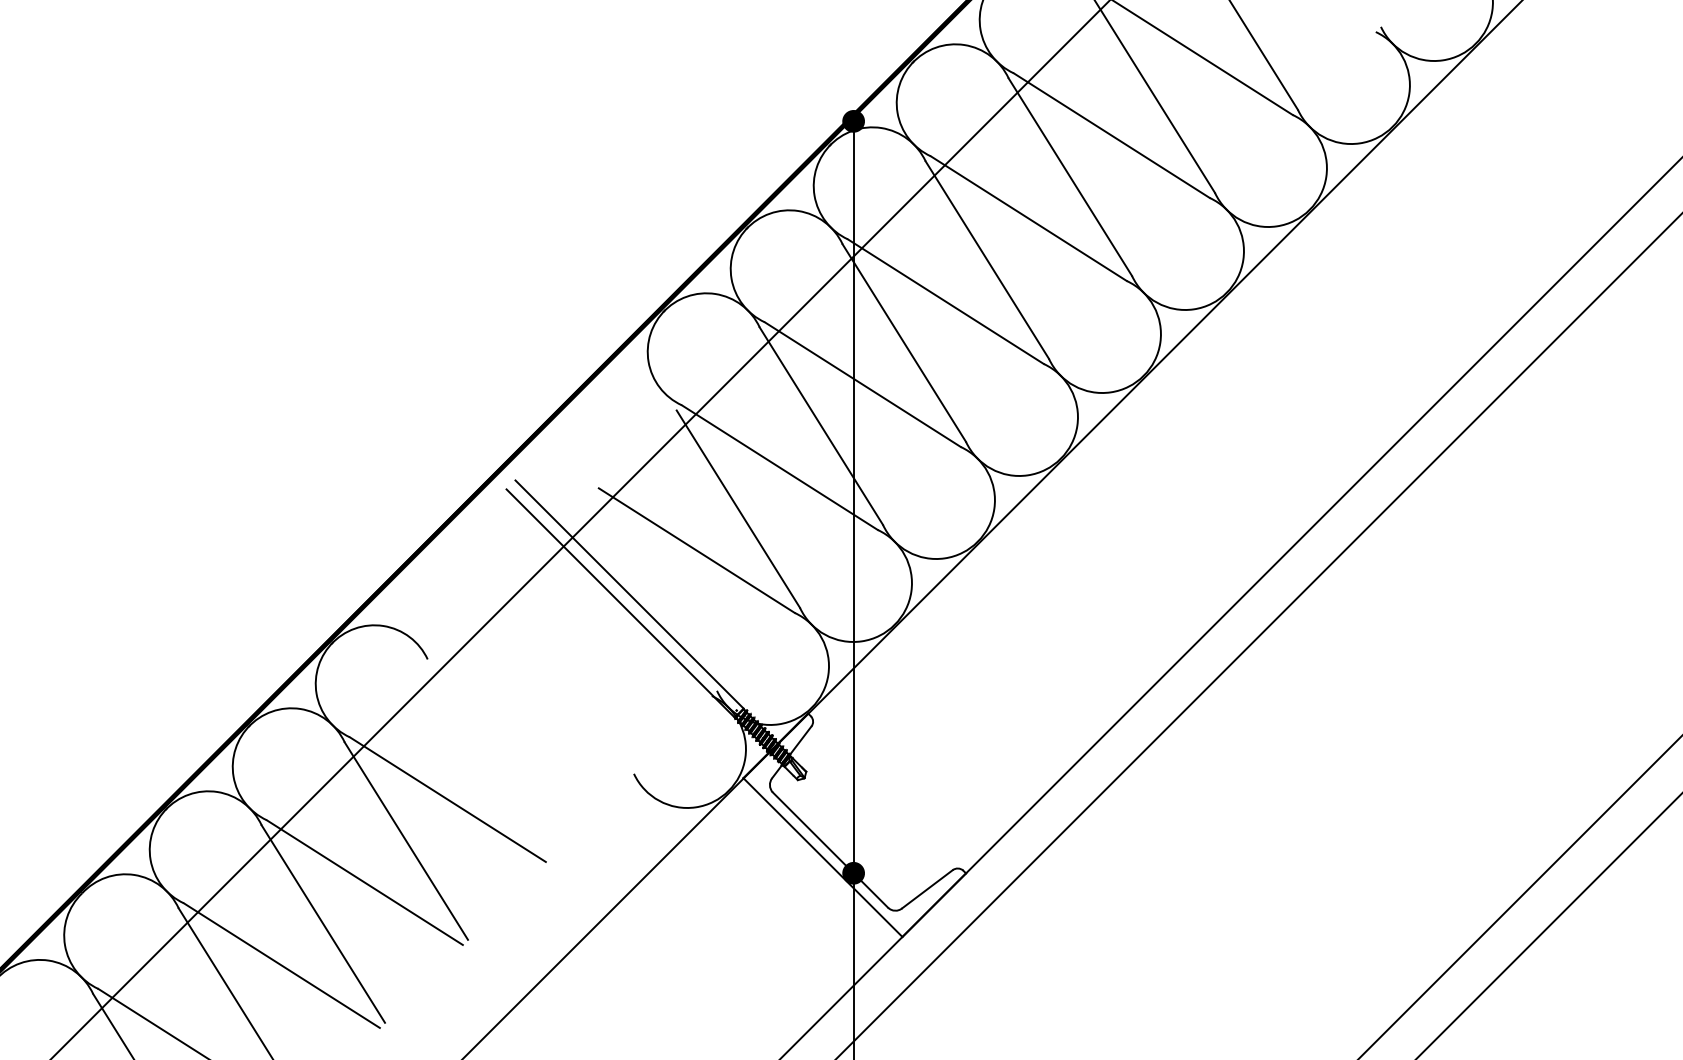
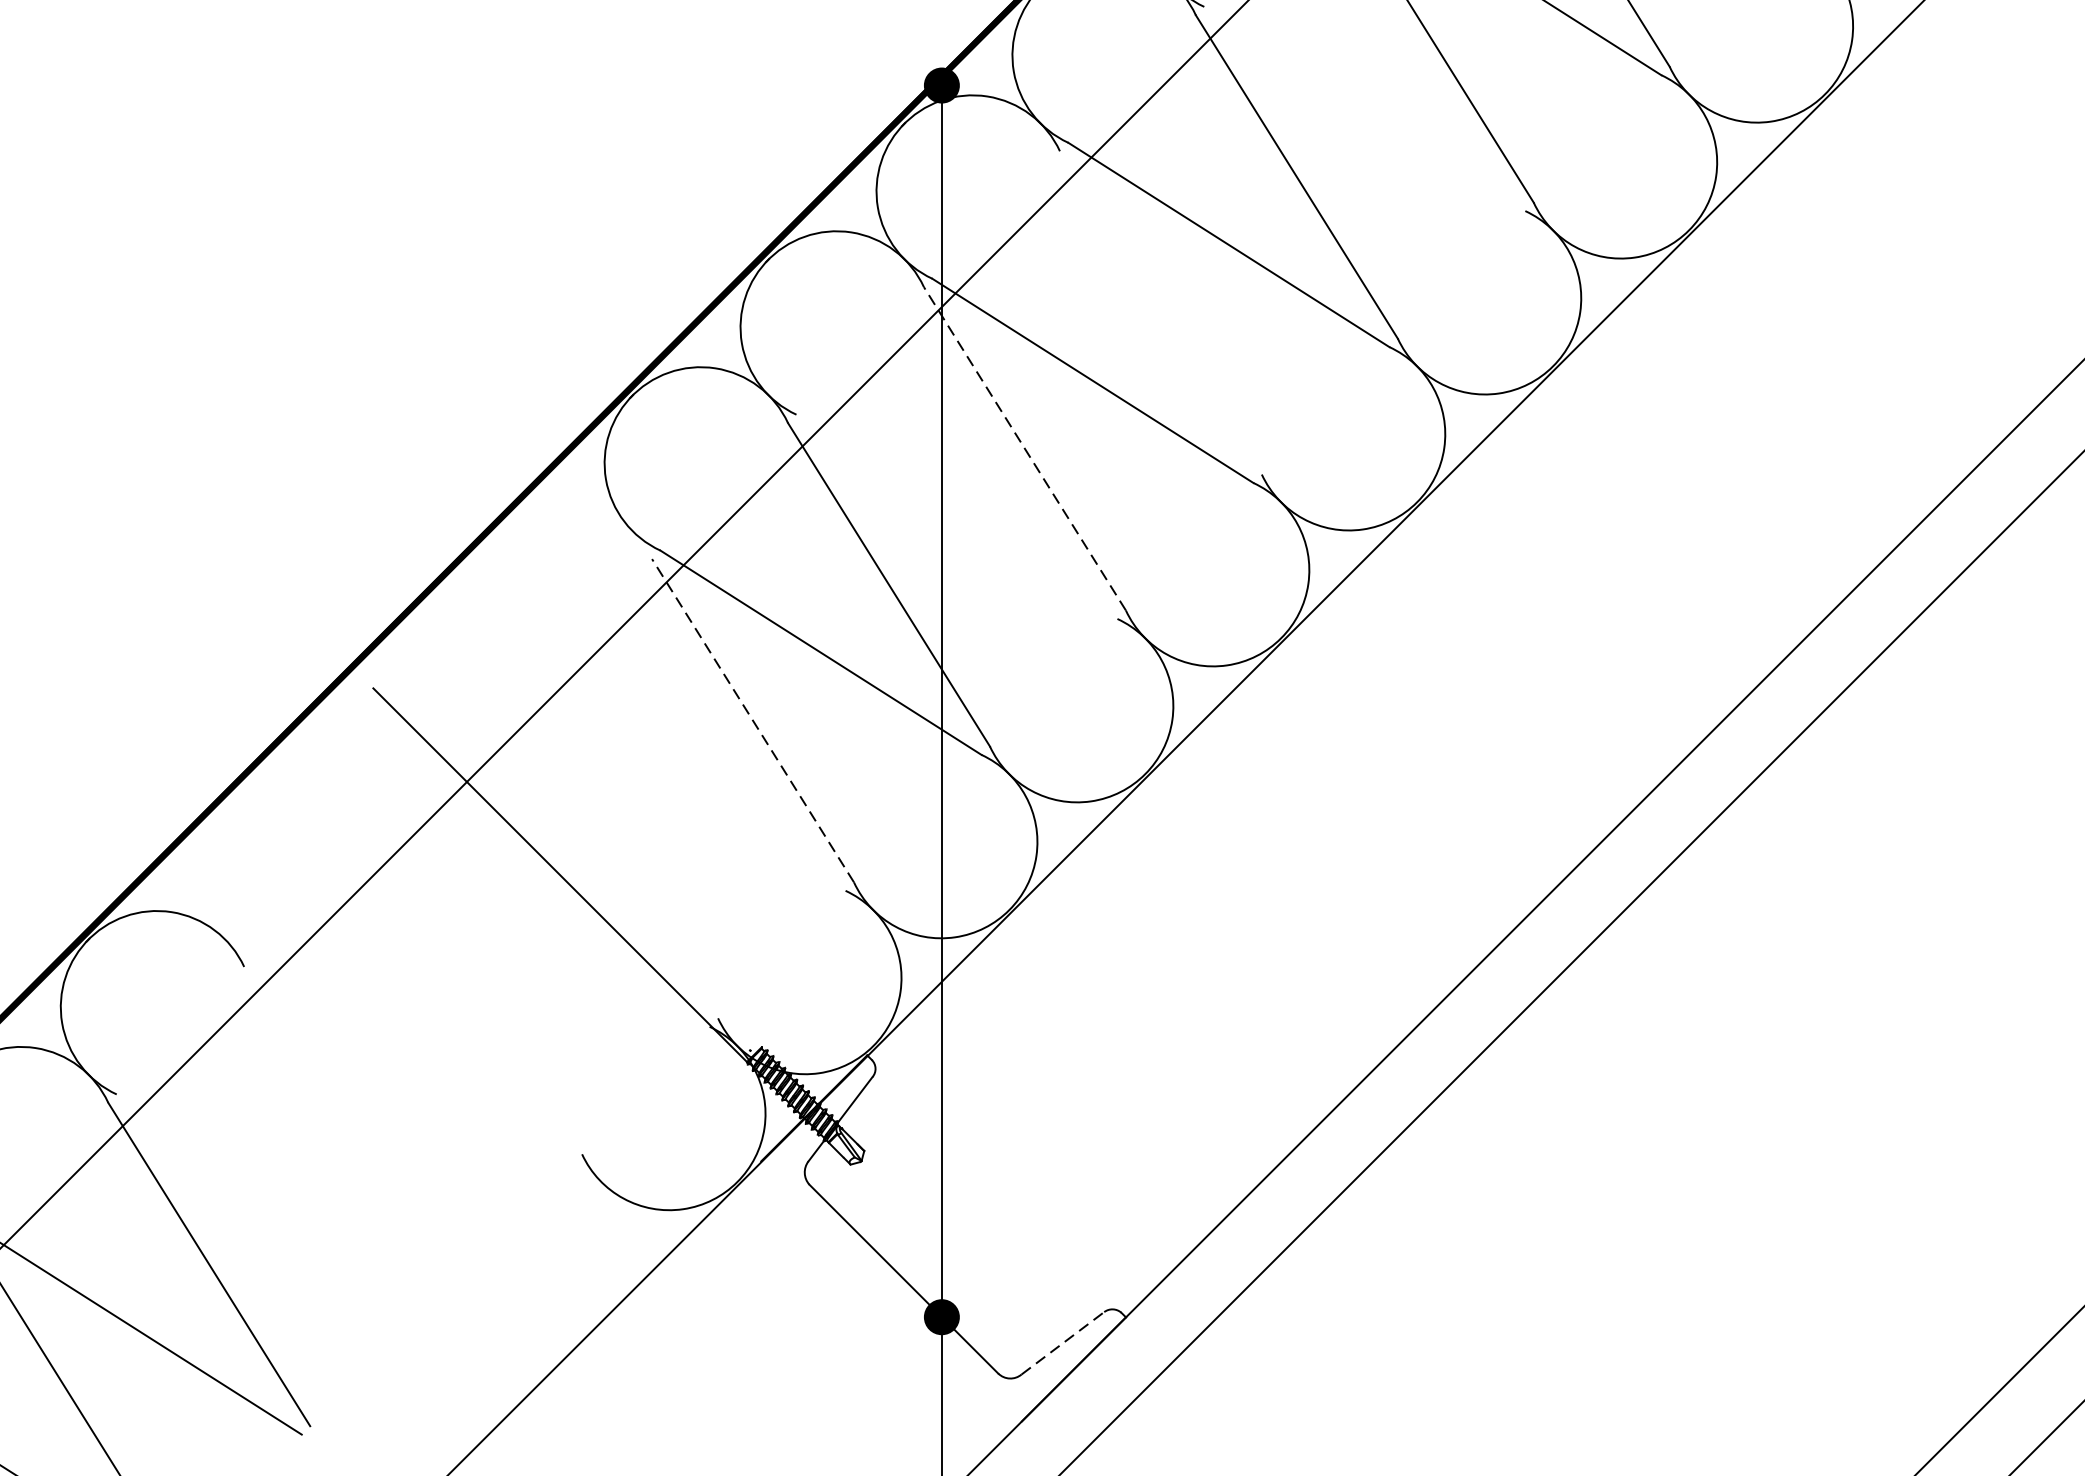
line: (1111, 135) -> (1364, 108), removed
line: (986, 259) -> (1159, 311), removed
line: (904, 342) -> (1025, 447), solid -> dashed
line: (862, 384) -> (956, 516), removed
line: (738, 508) -> (753, 719), solid -> dashed
line: (696, 550) -> (684, 788), removed
line: (629, 594) -> (574, 860), removed
line: (447, 799) -> (276, 1196), removed
line: (822, 857) -> (890, 1291), removed
line: (927, 889) -> (1062, 1343), solid -> dashed

